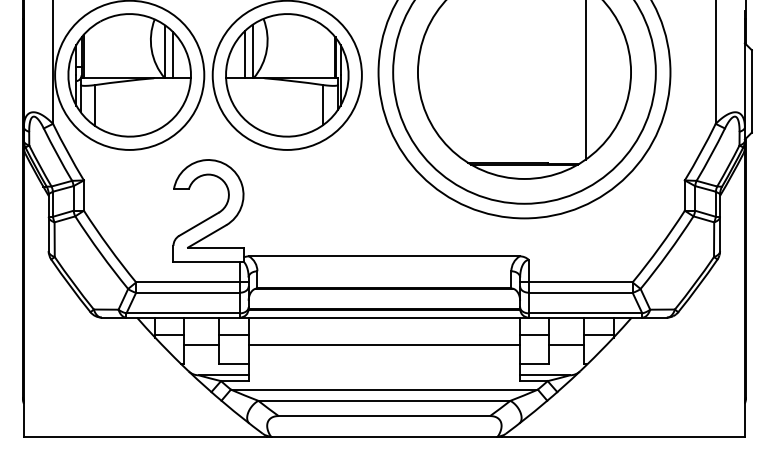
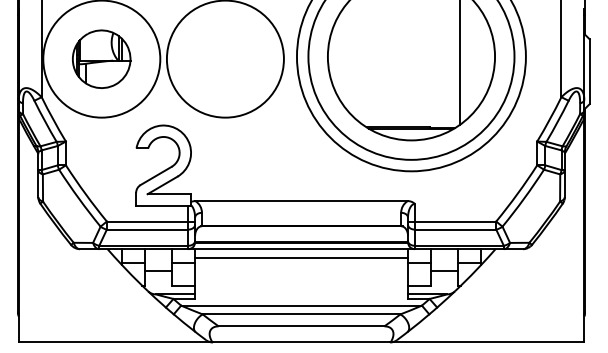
part: (129, 75) -> (101, 59), size x0.6
part: (287, 75) -> (225, 59), removed
line: (384, 344) -> (301, 257), moved

